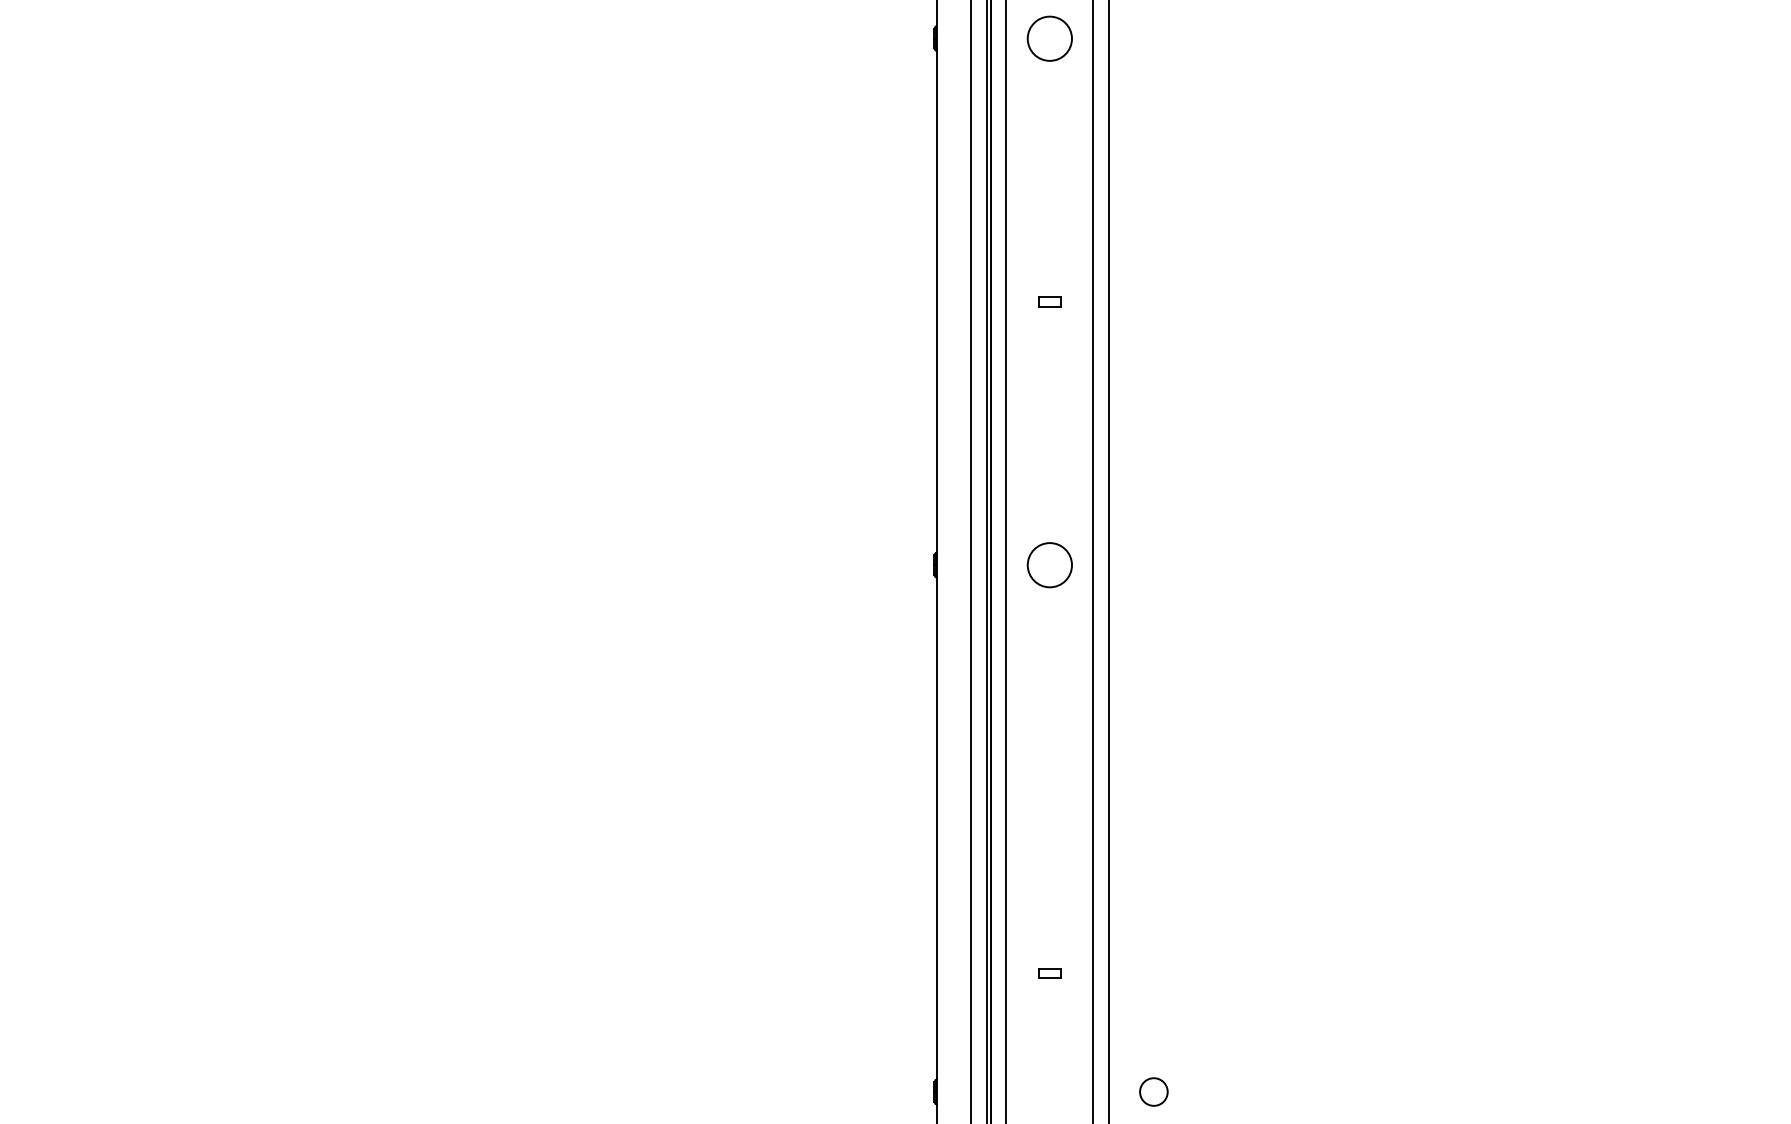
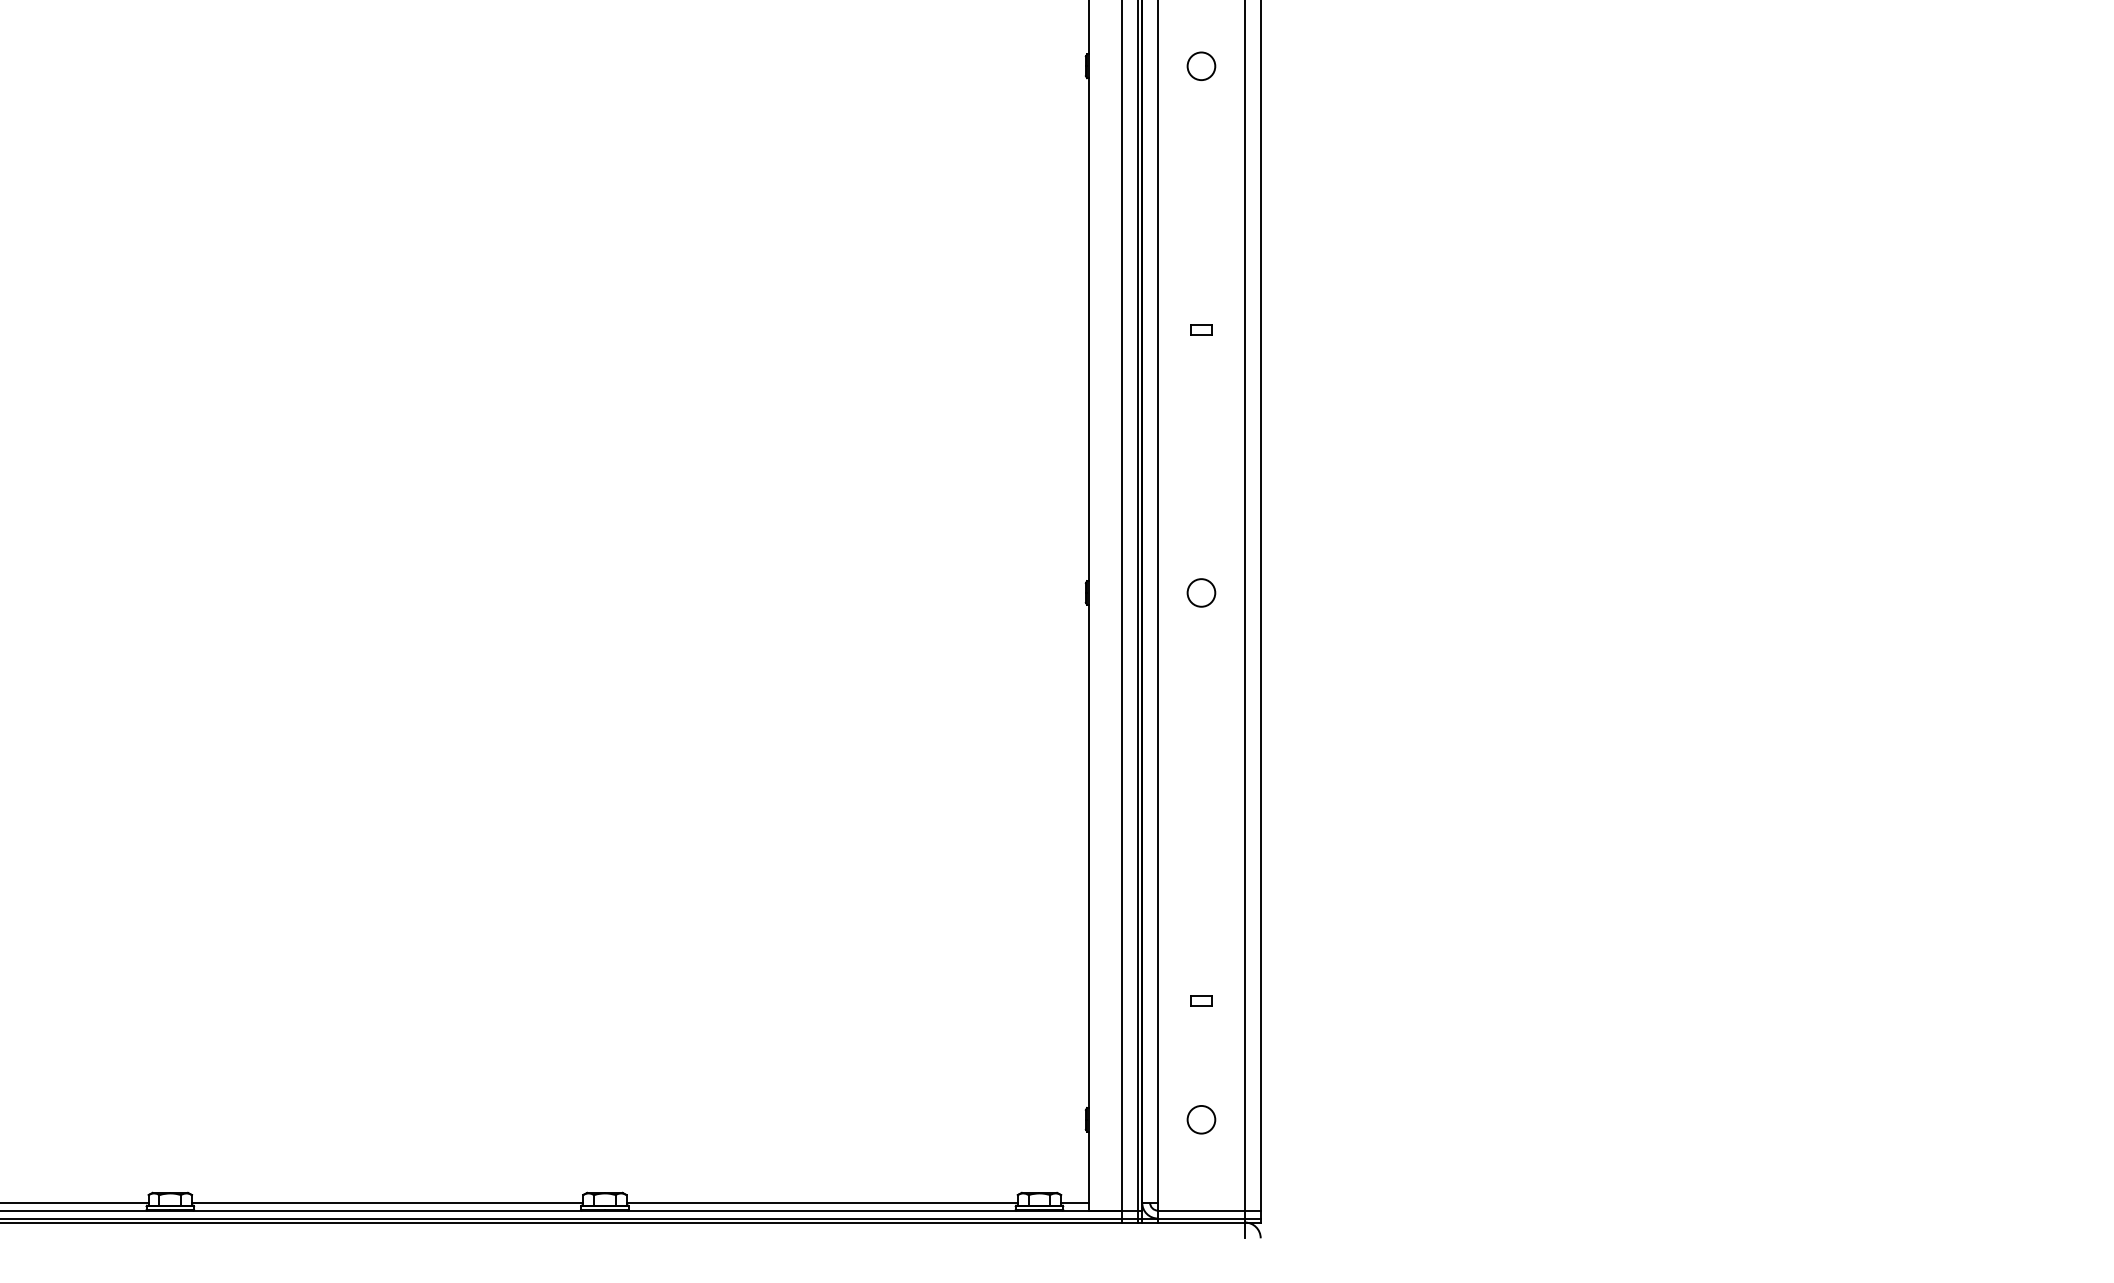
circle: (1049, 37) -> (1201, 65), size x0.62
circle: (1049, 564) -> (1201, 592), size x0.62
circle: (1153, 1091) -> (1201, 1119), moved

